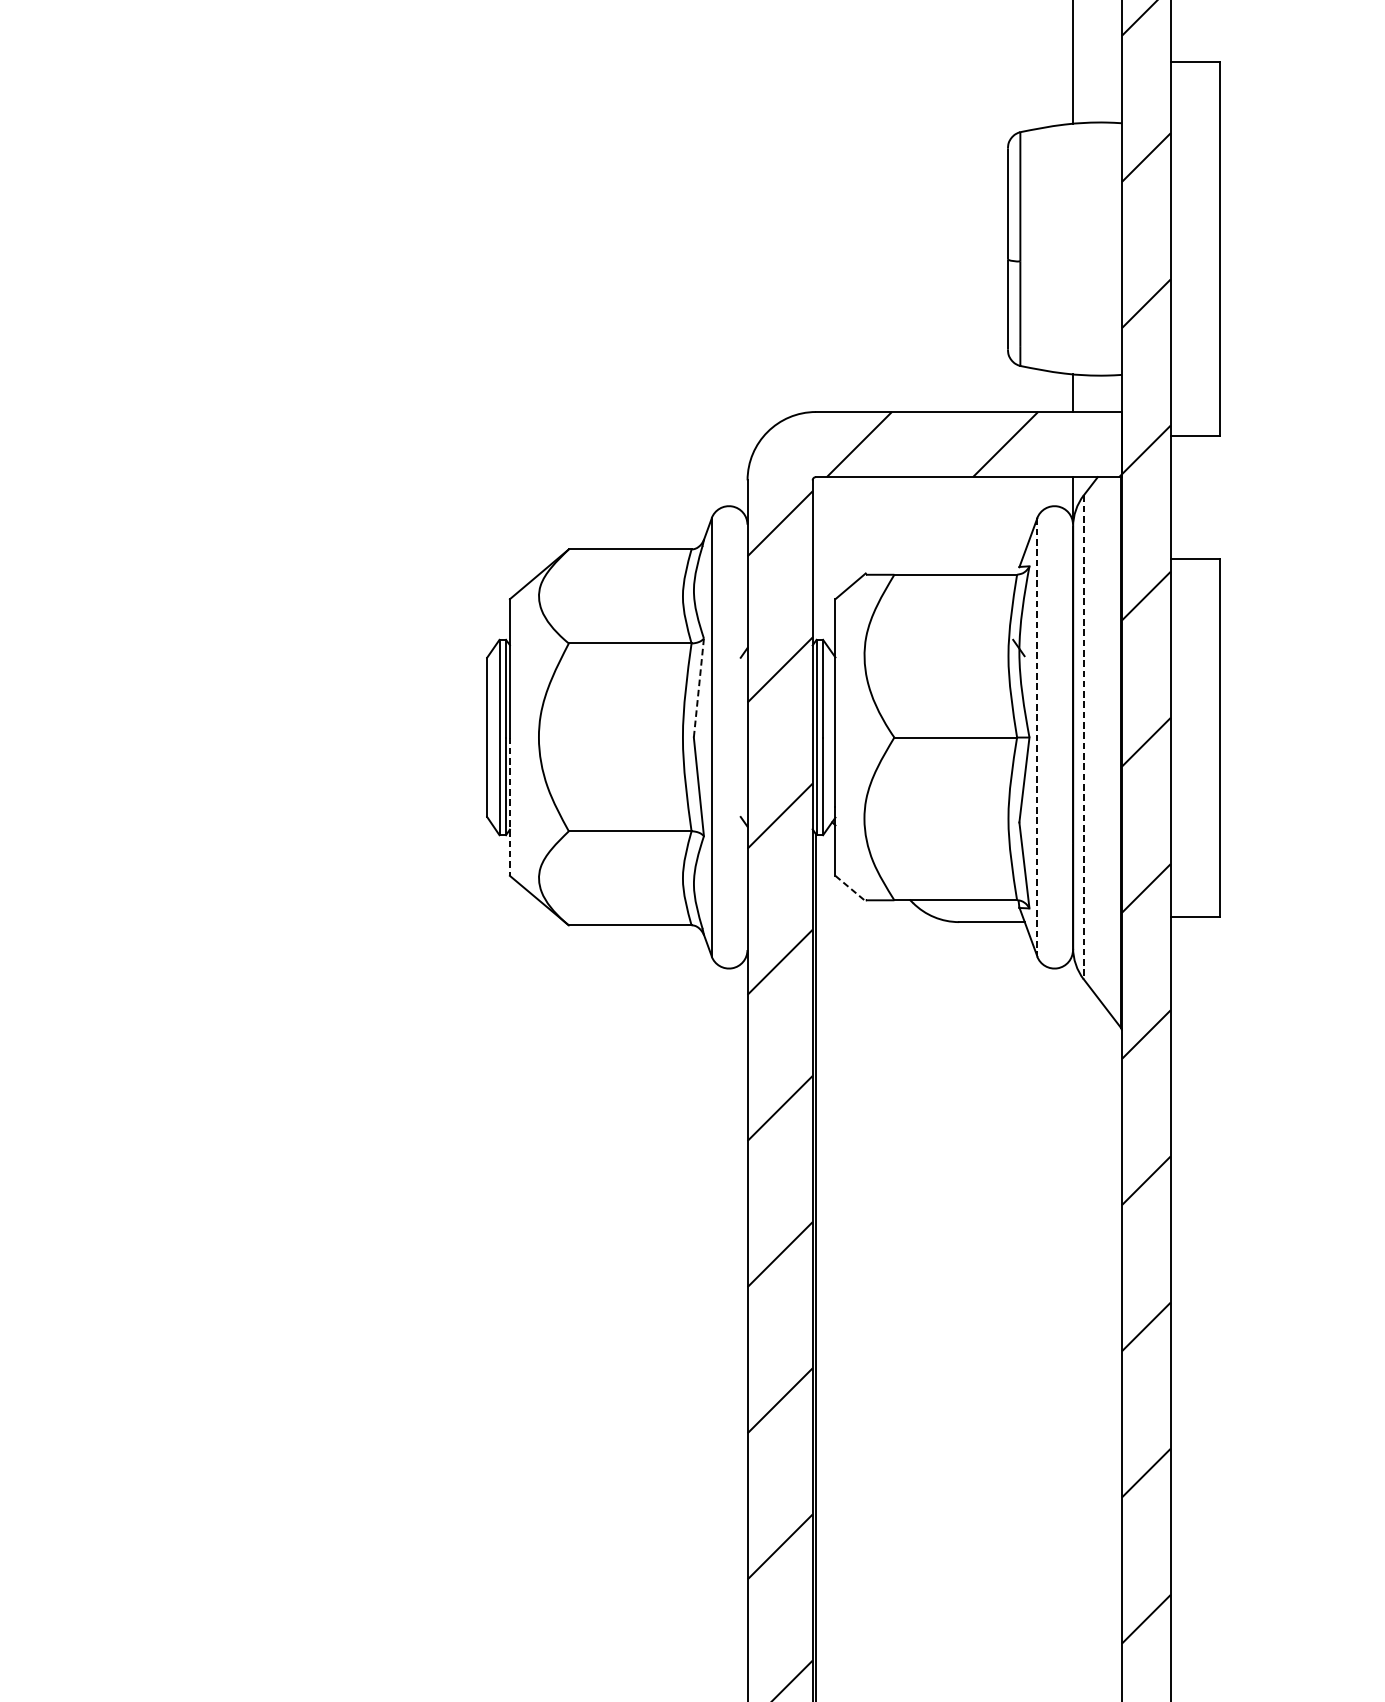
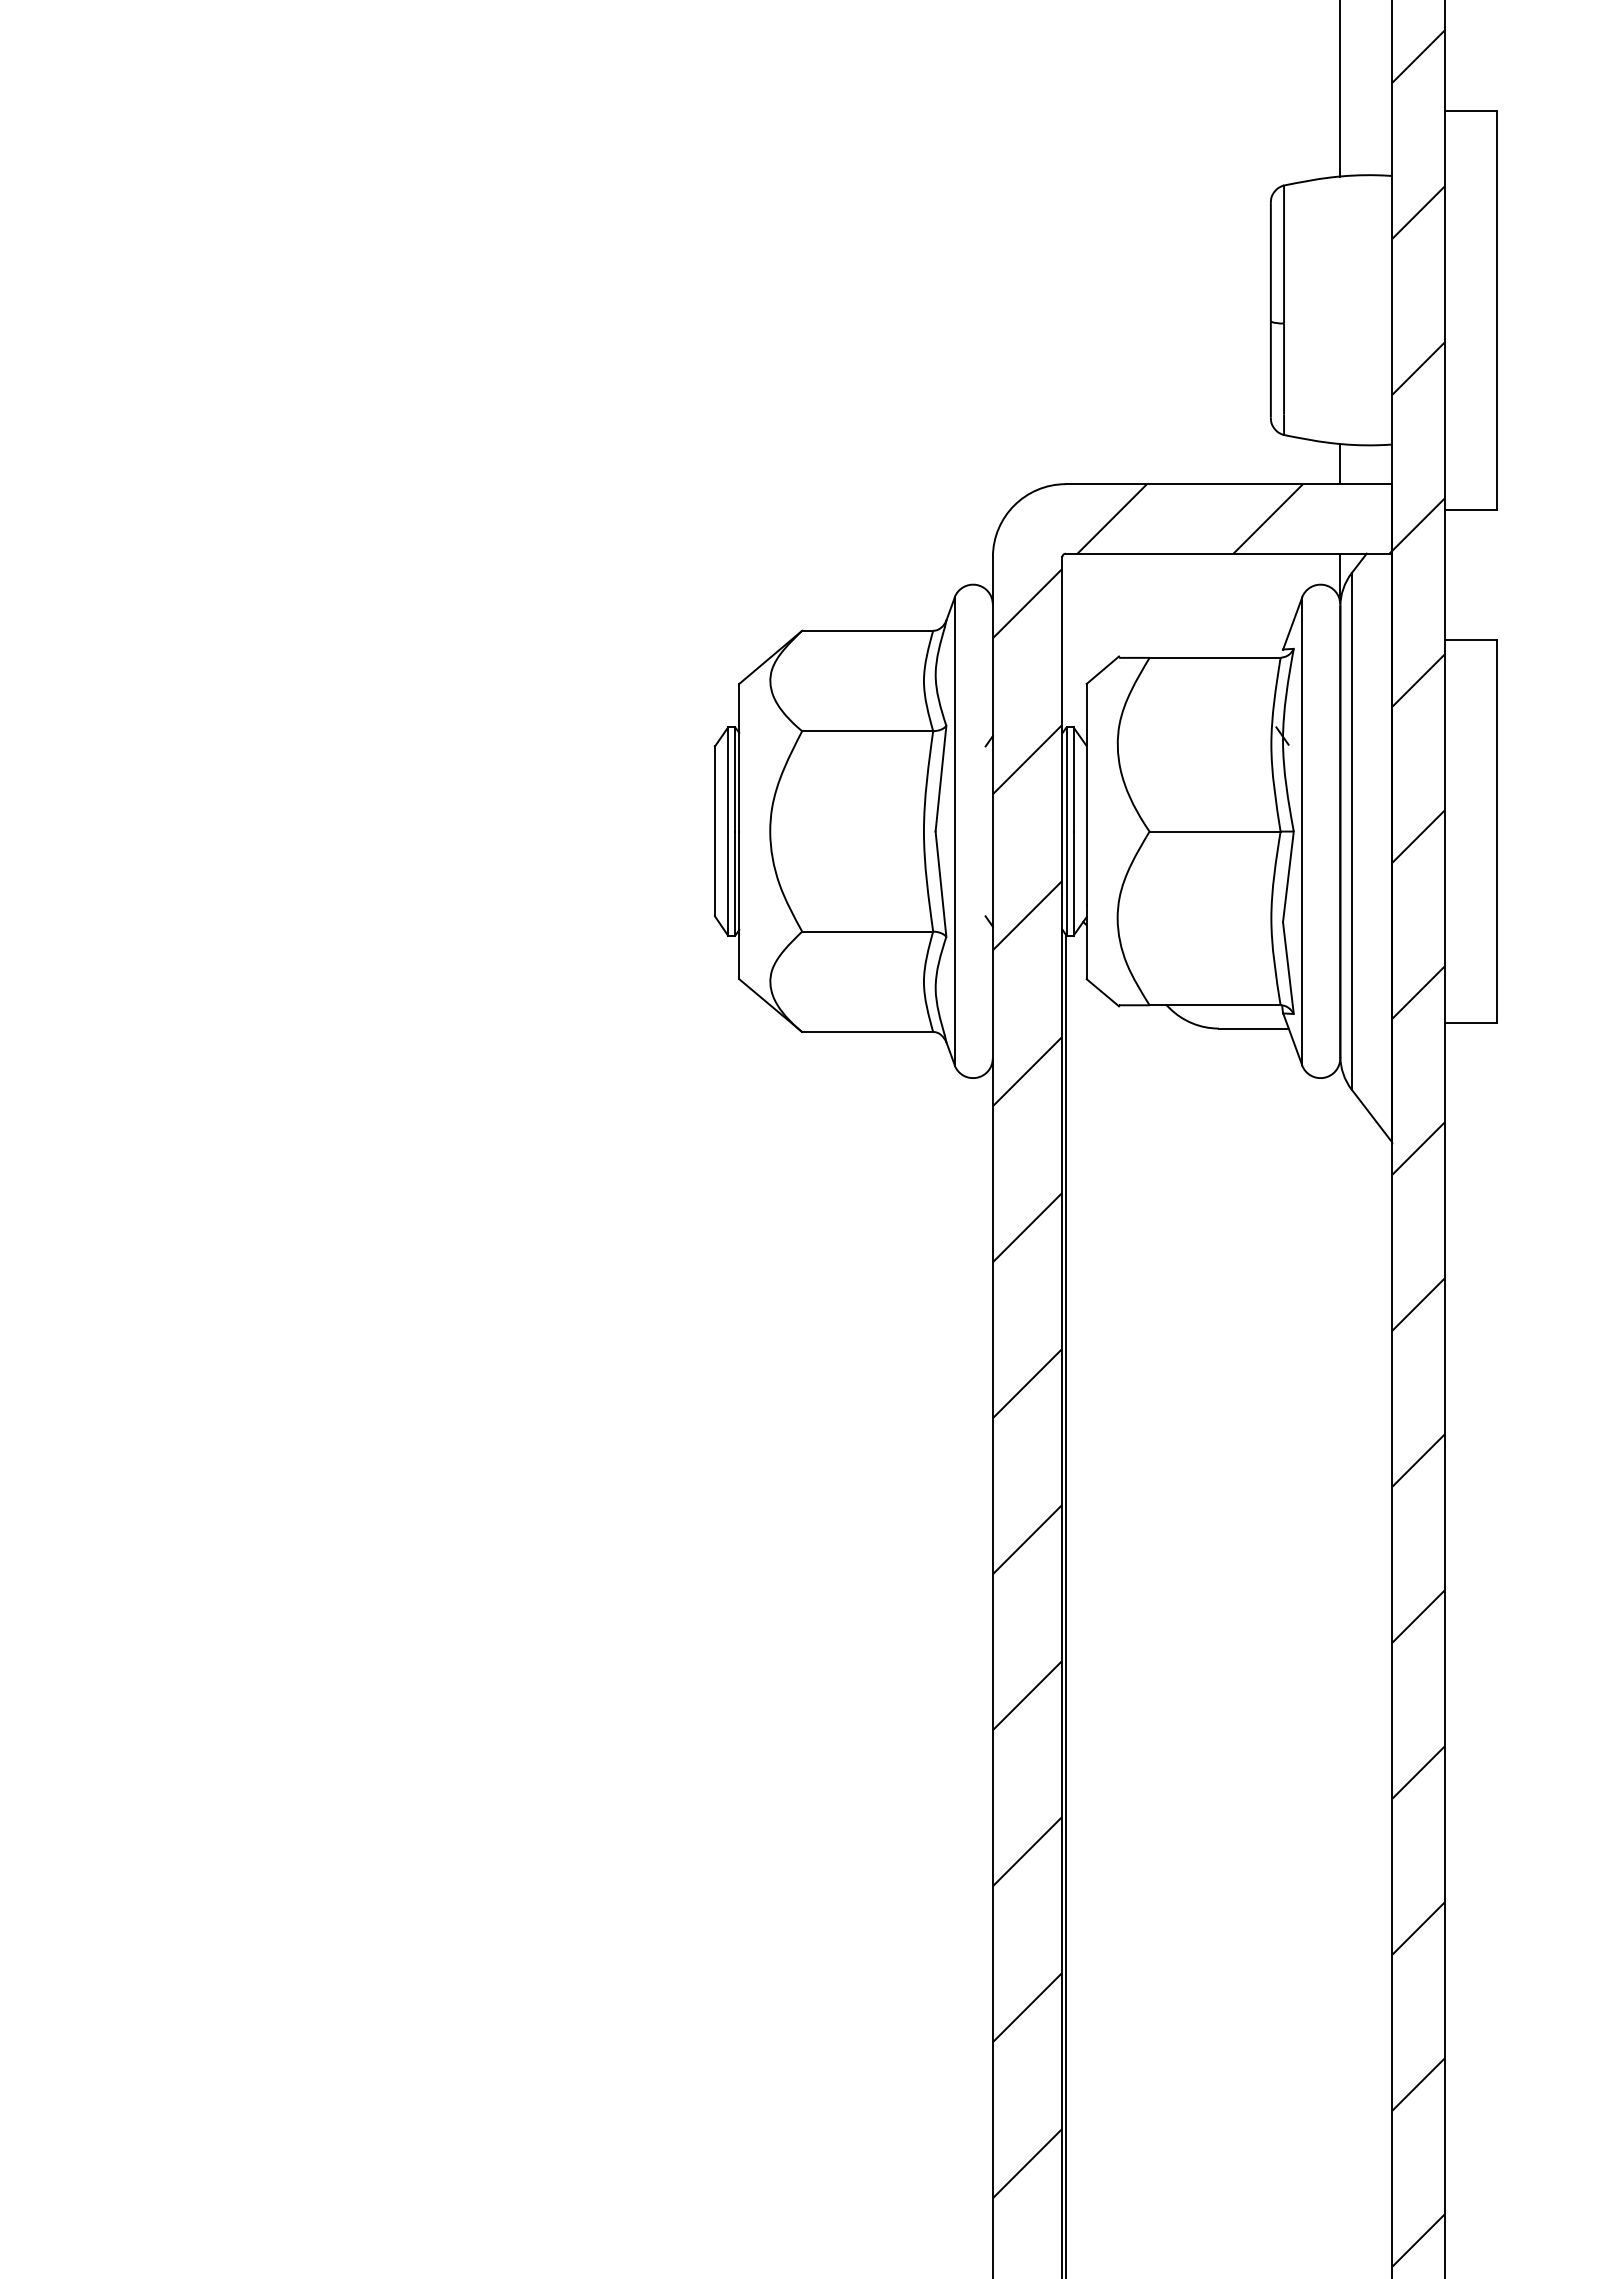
line: (698, 688) -> (940, 779), dashed -> solid
line: (1037, 737) -> (1302, 831), dashed -> solid
line: (1083, 737) -> (1351, 831), dashed -> solid
line: (510, 806) -> (739, 905), dashed -> solid
line: (851, 889) -> (1103, 993), dashed -> solid

